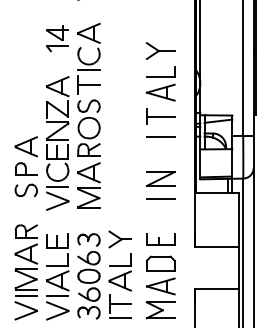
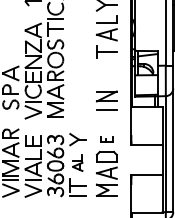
line: (160, 137) -> (106, 66), removed
part: (160, 239) -> (106, 139), size x0.6
part: (119, 272) -> (77, 163), size x0.6

